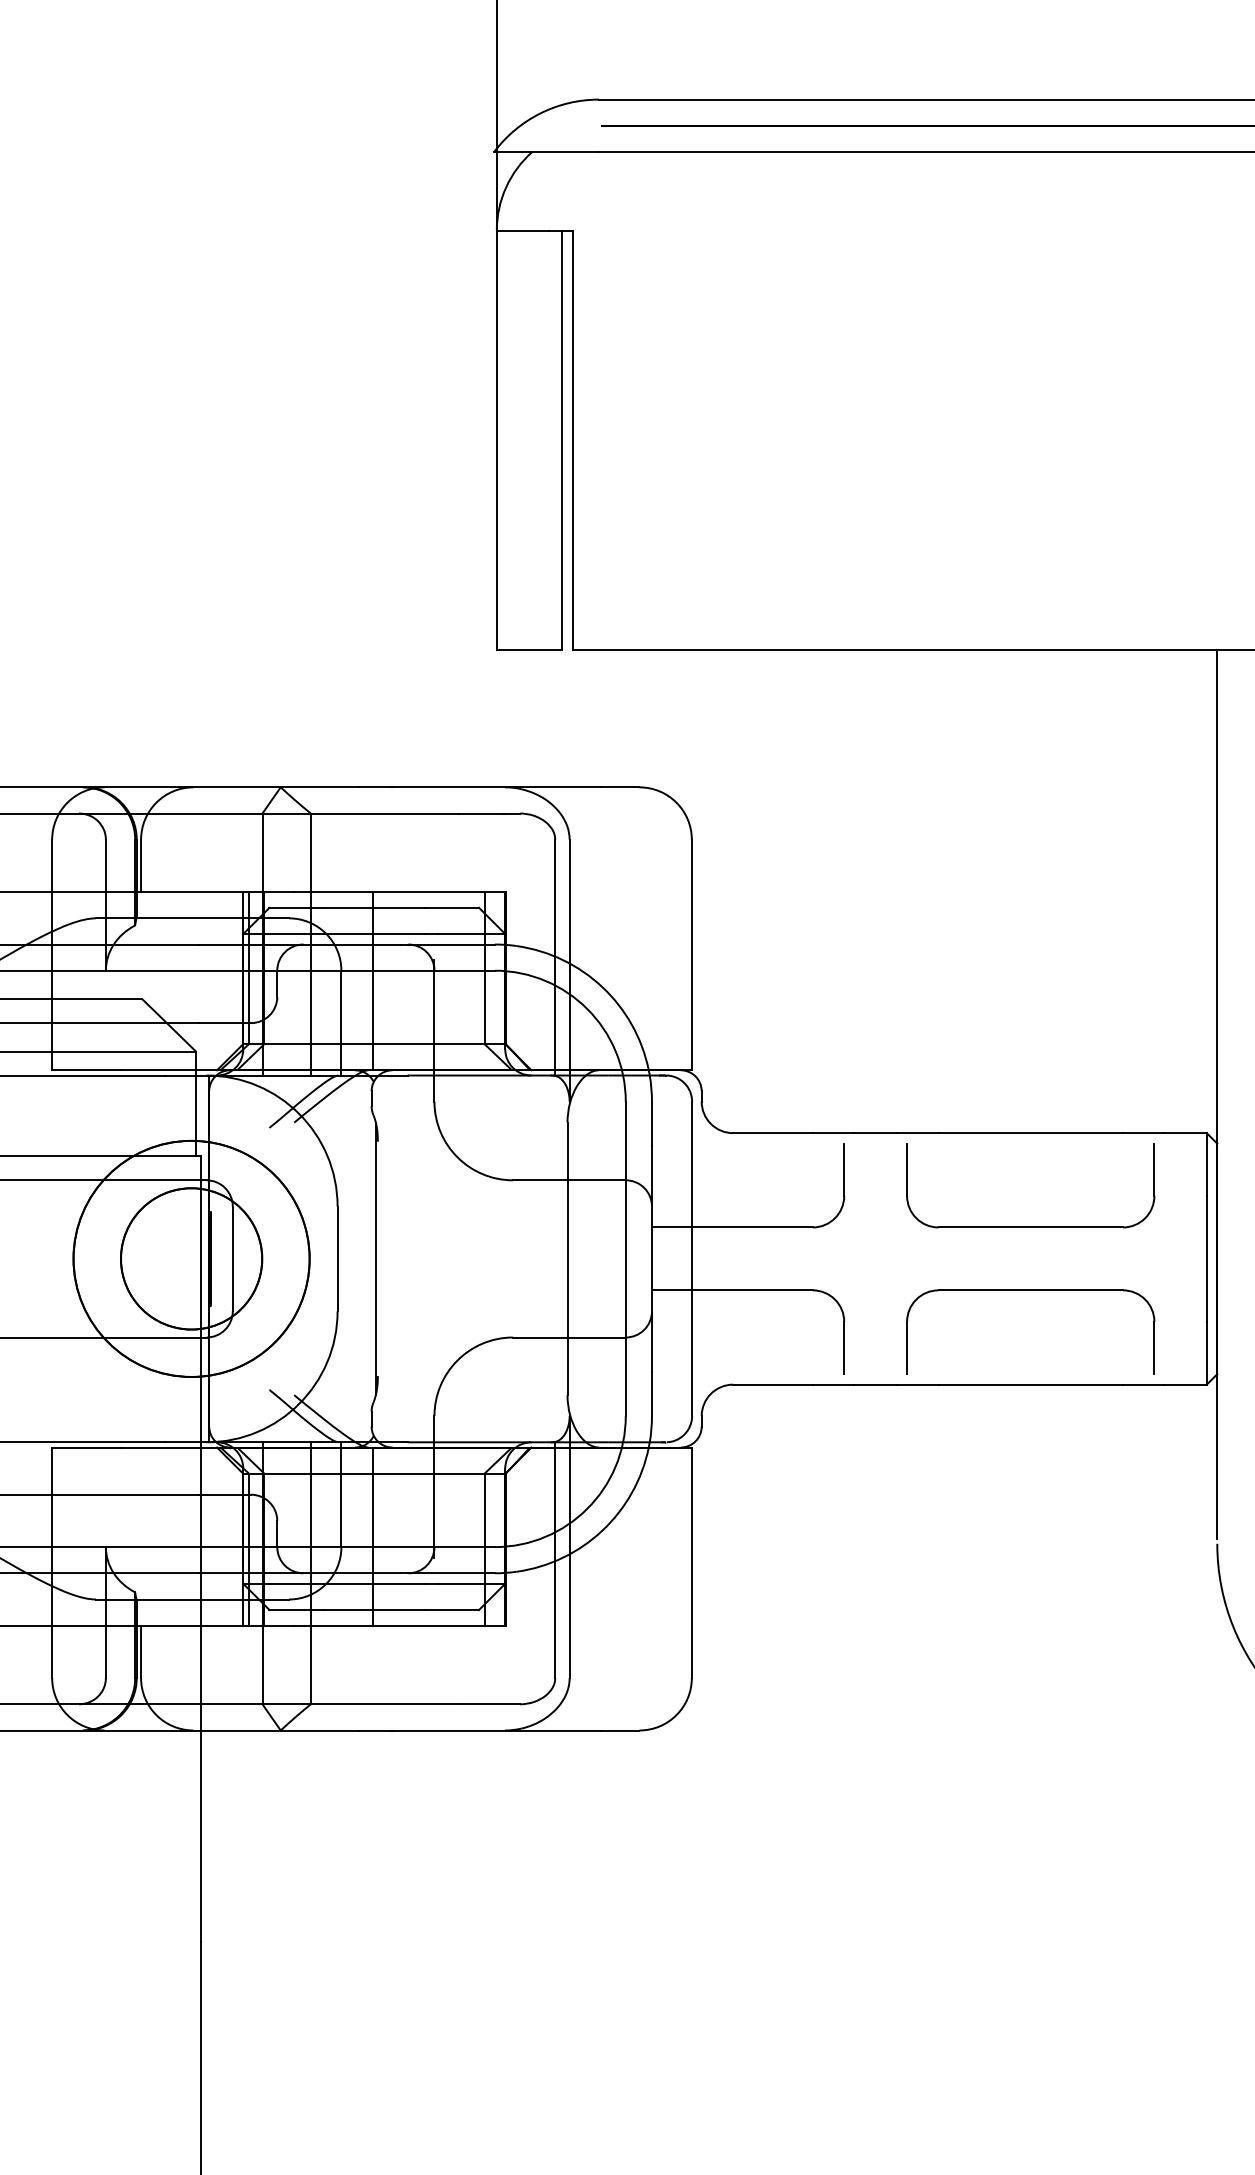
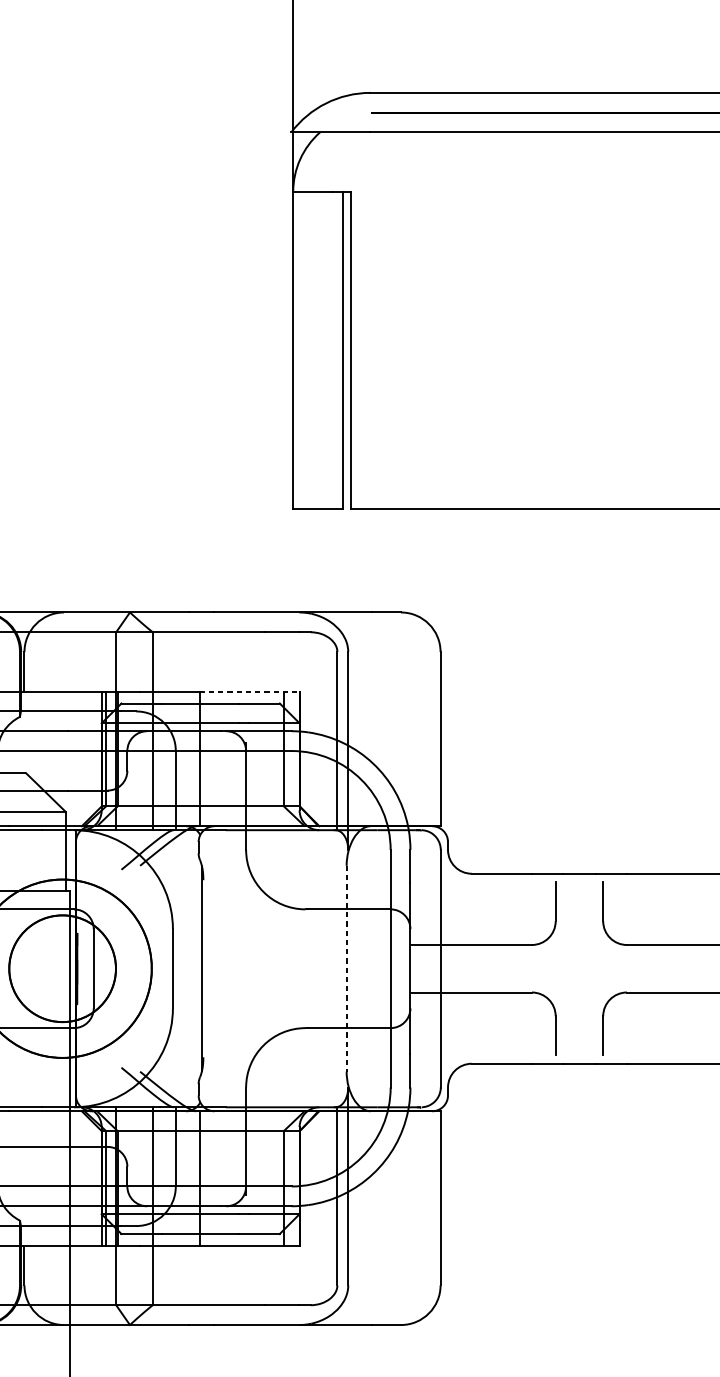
line: (439, 892) -> (249, 691), solid -> dashed
line: (567, 1259) -> (346, 969), solid -> dashed

